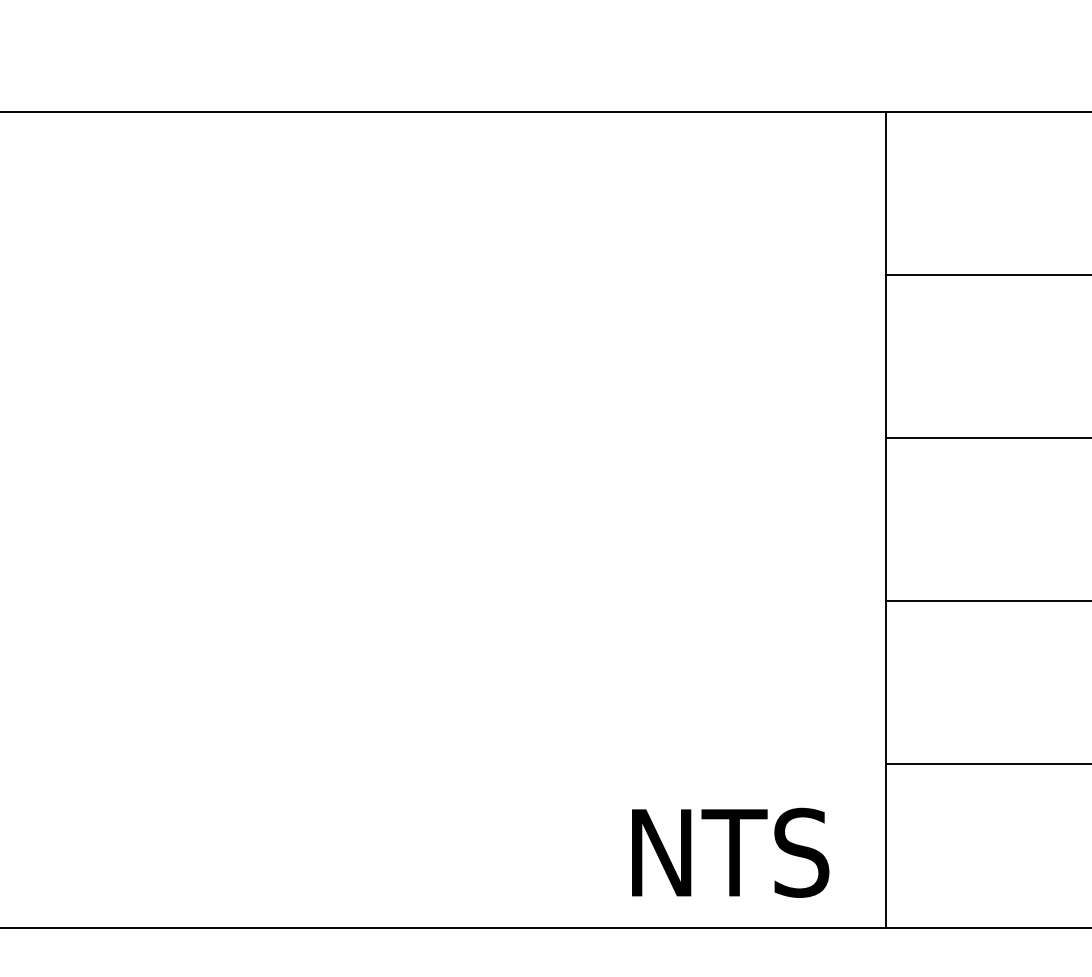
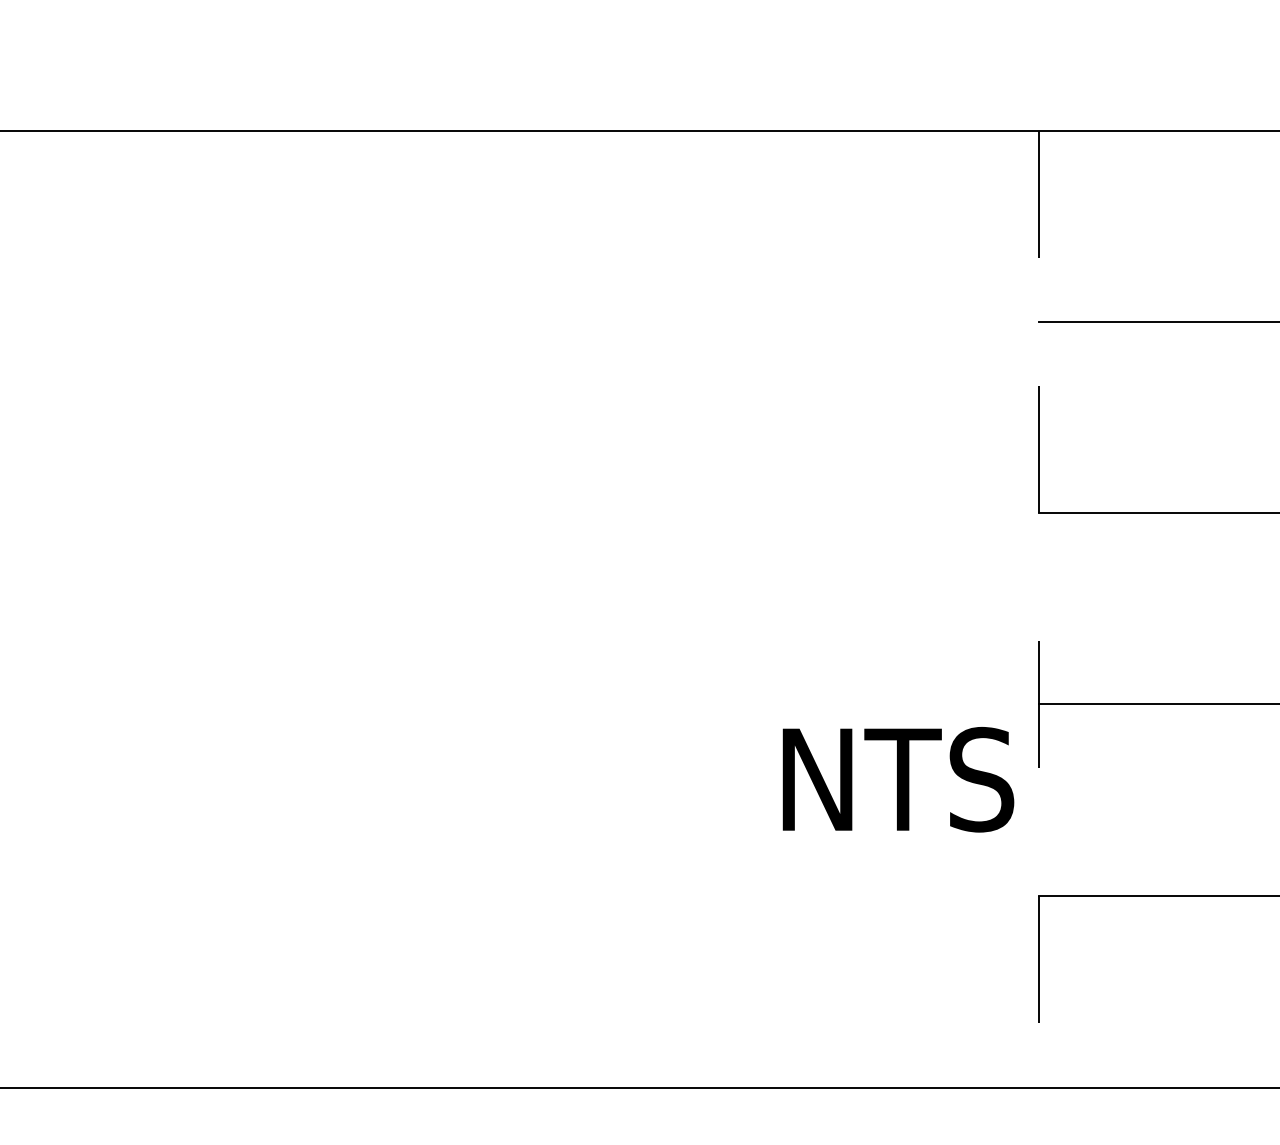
line: (886, 520) -> (1039, 609), solid -> dashed
text: (730, 852) -> (898, 779), moved

